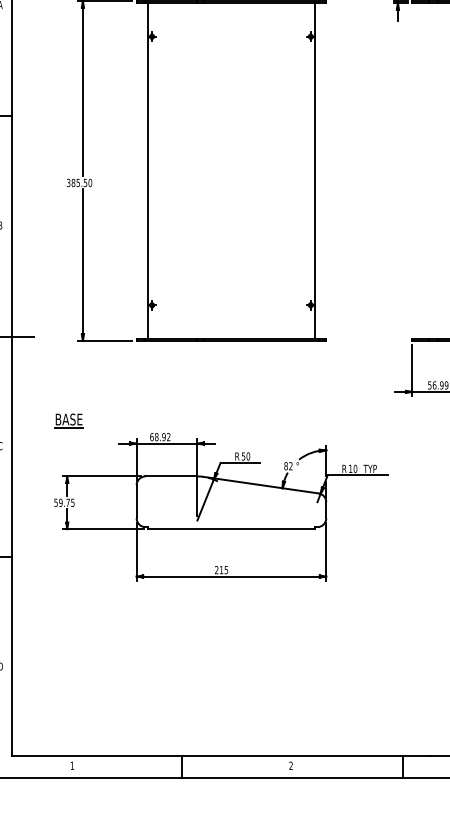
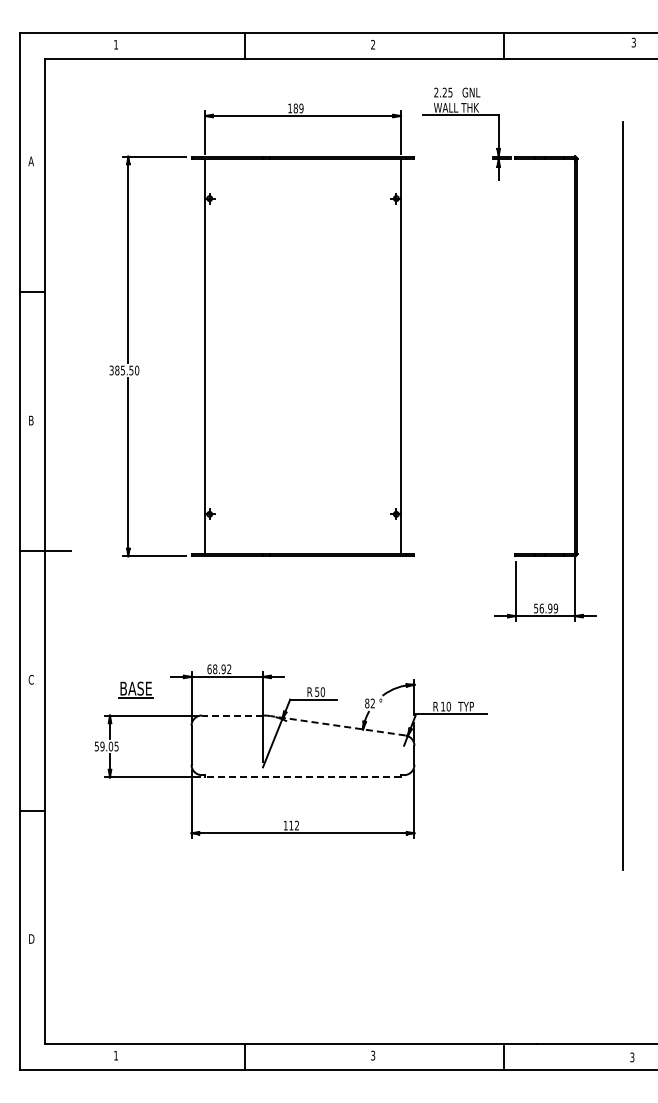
part: (68, 420) -> (135, 689), moved
line: (171, 476) -> (232, 715), solid -> dashed
line: (260, 484) -> (337, 725), solid -> dashed
text: (67, 502) -> (110, 746), 59.75 -> 59.05
line: (231, 529) -> (303, 777), solid -> dashed
text: (221, 570) -> (291, 825), 215 -> 112
text: (291, 765) -> (373, 1055), 2 -> 3

